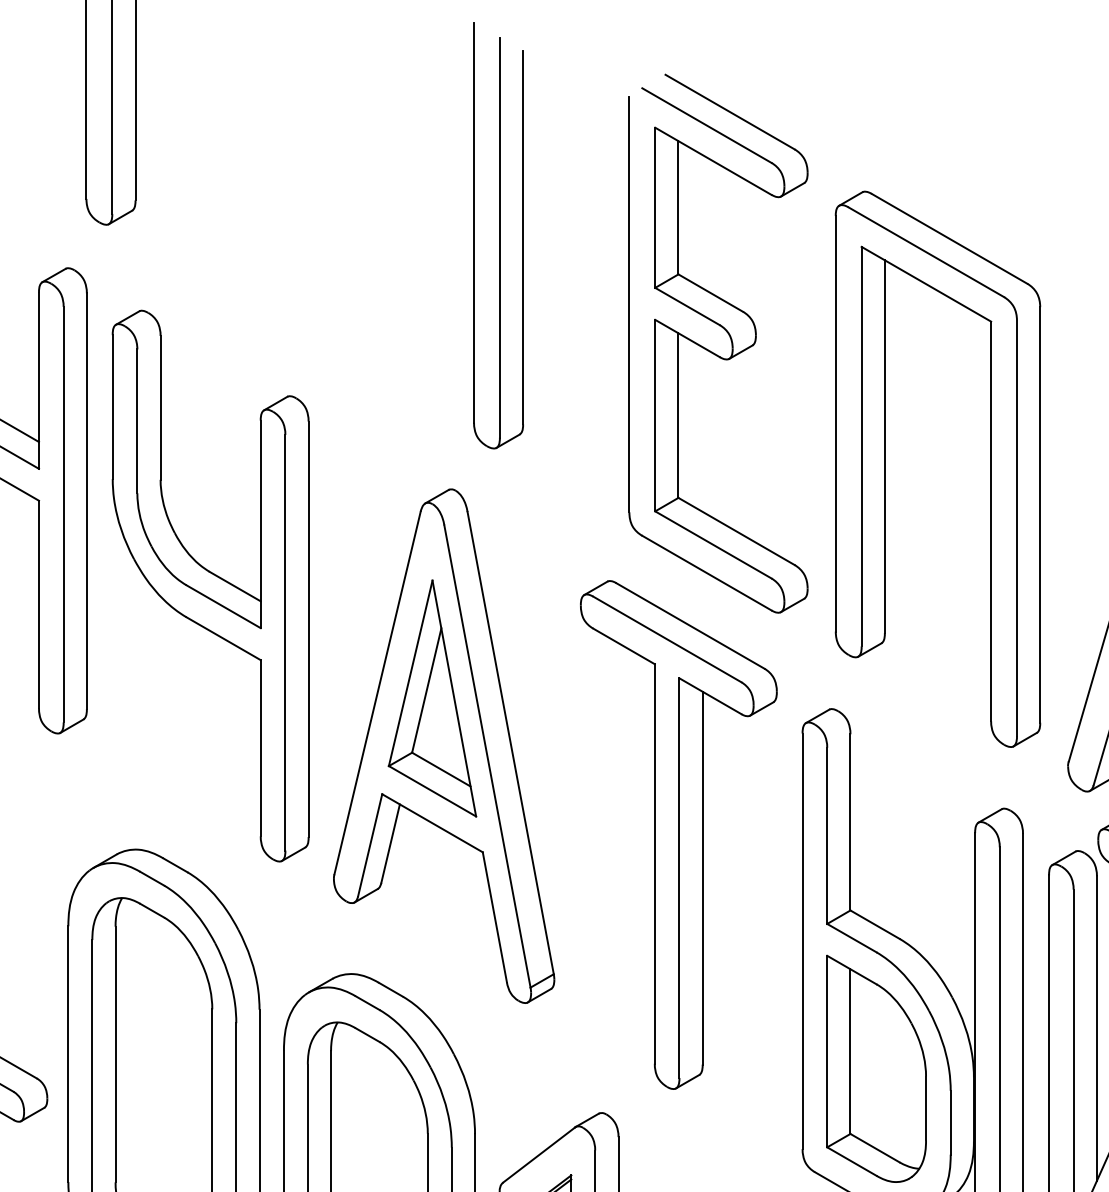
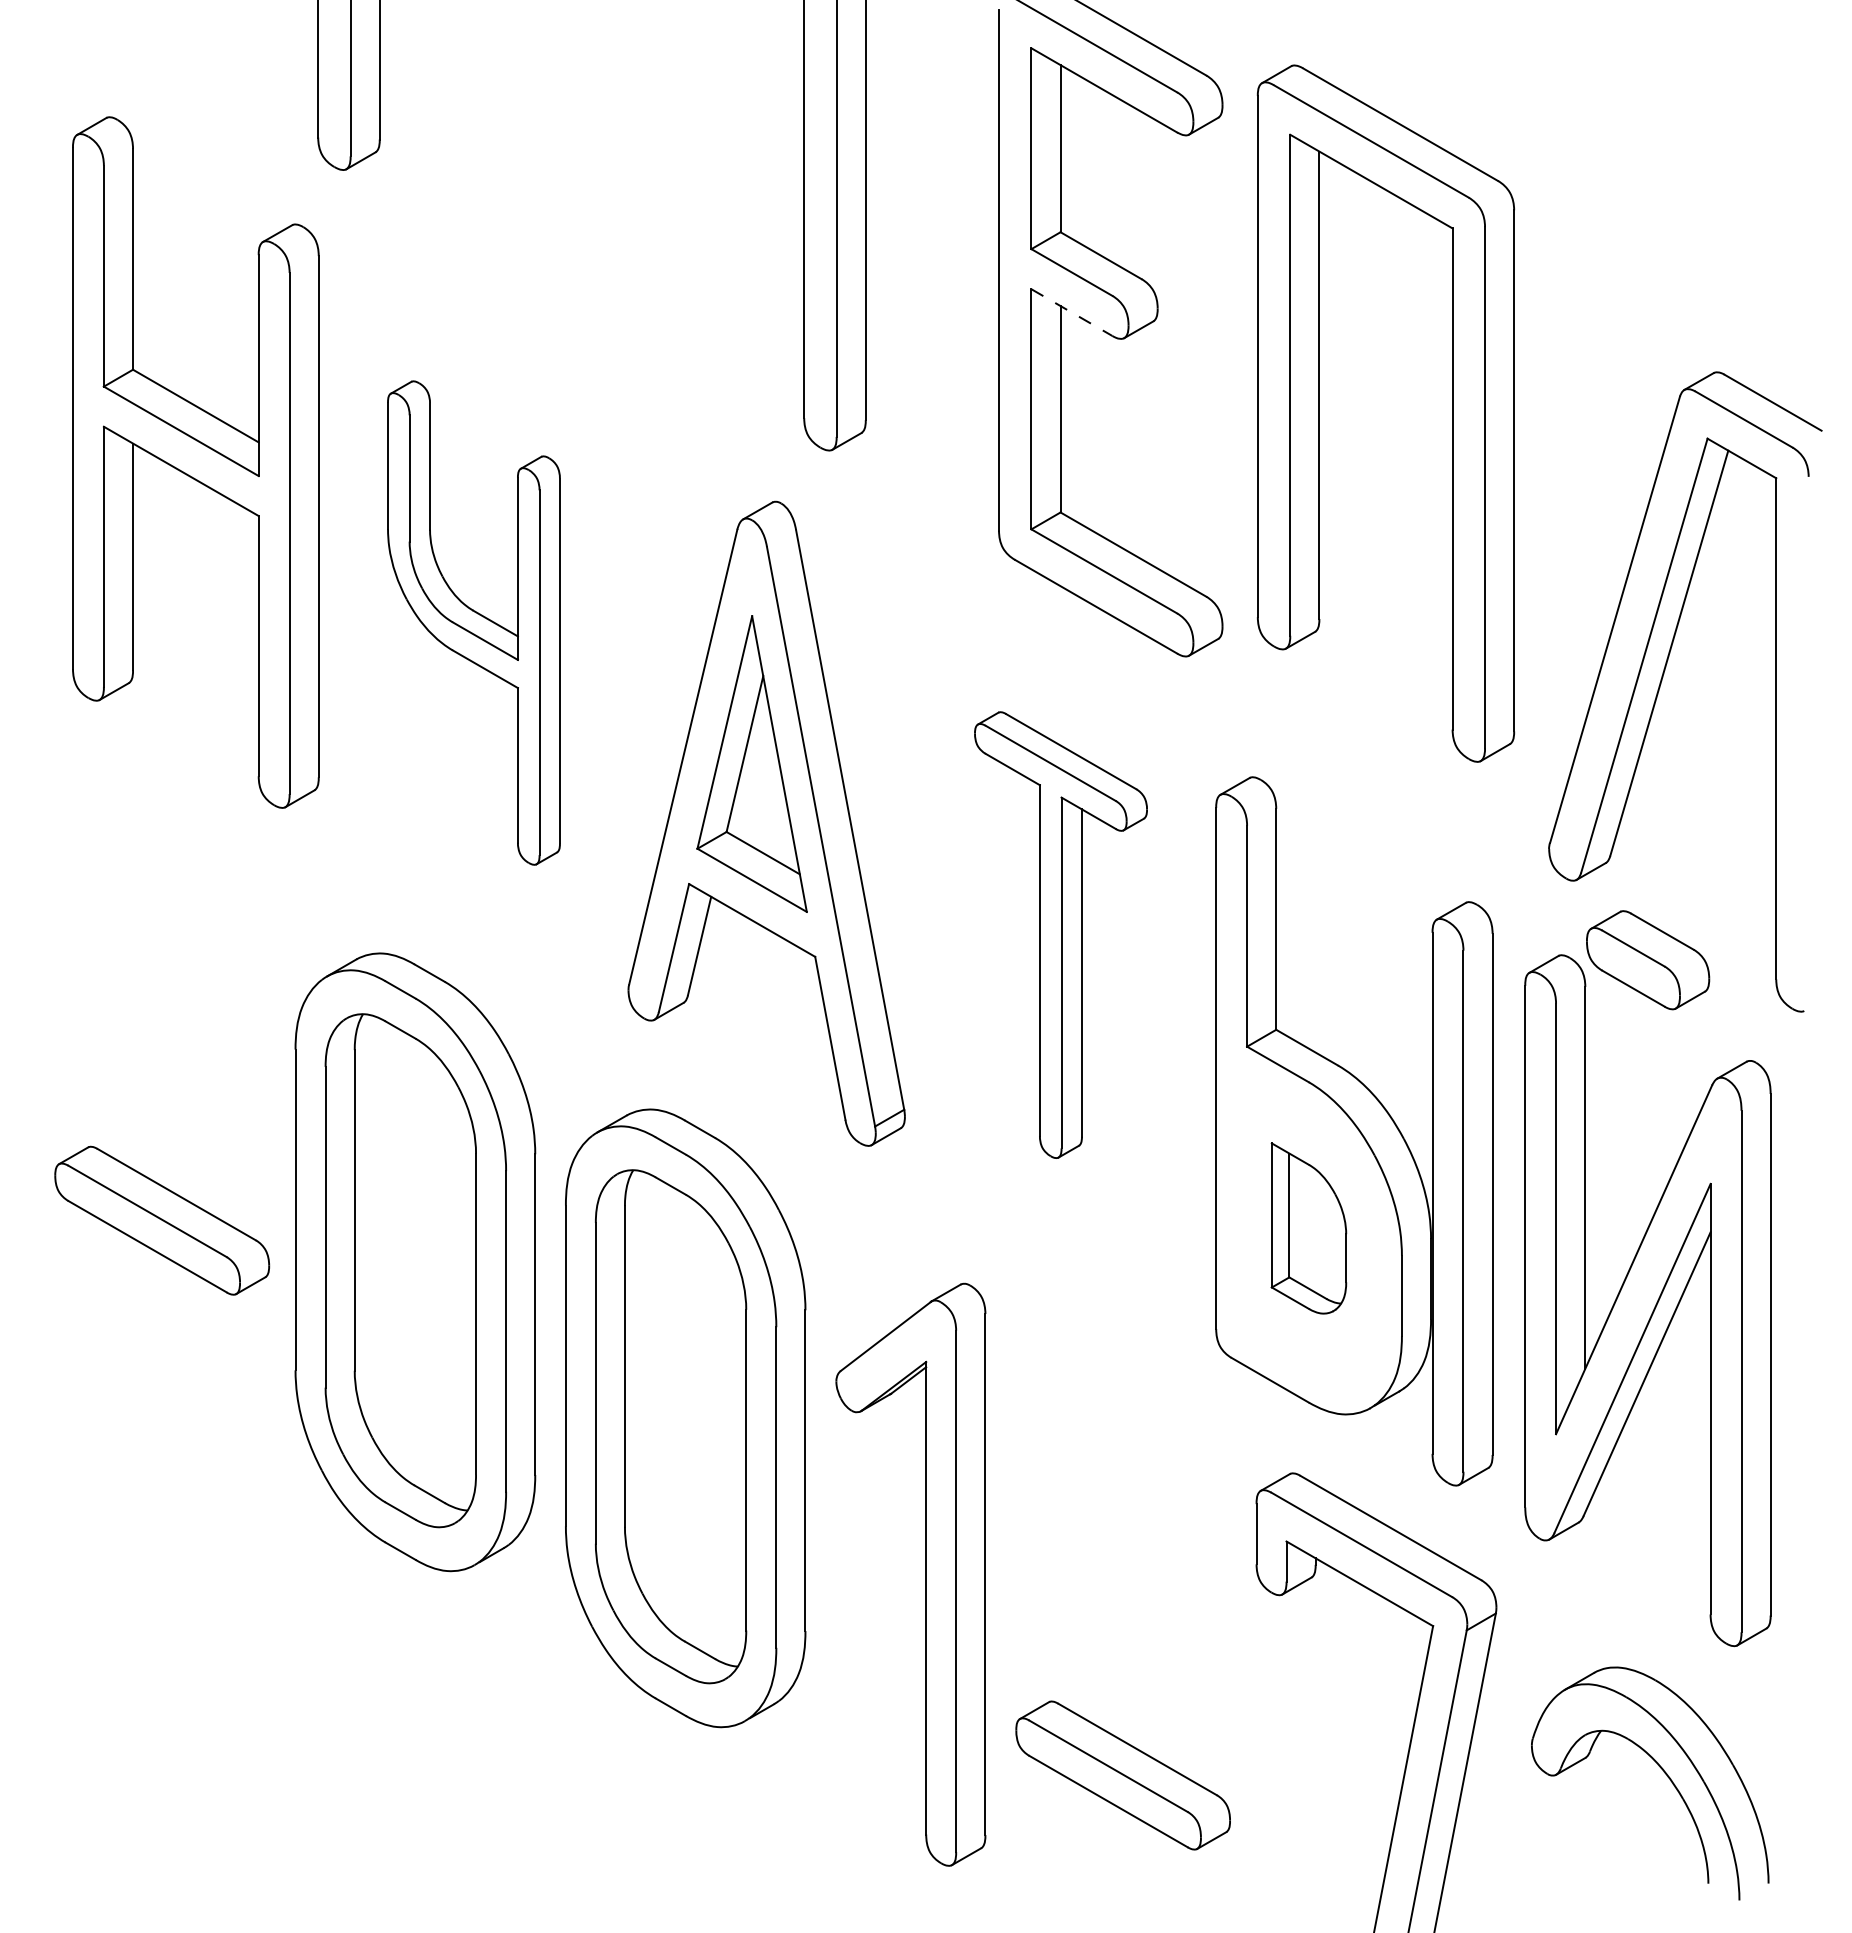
line: (687, 338) -> (1071, 312), solid -> dashed
part: (884, 469) -> (1319, 413), moved
part: (210, 585) -> (473, 622), size x0.7
part: (678, 834) -> (1060, 934), size x0.7
part: (876, 1068) -> (1308, 1228), size x0.6

